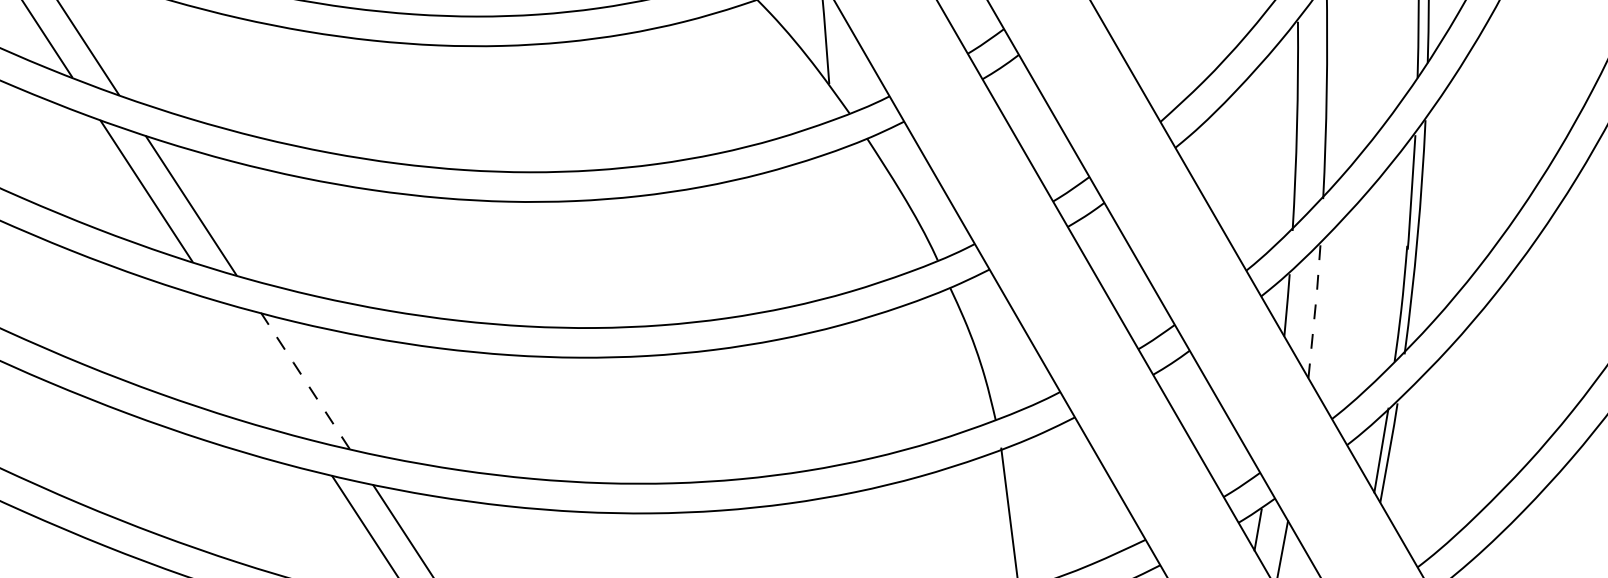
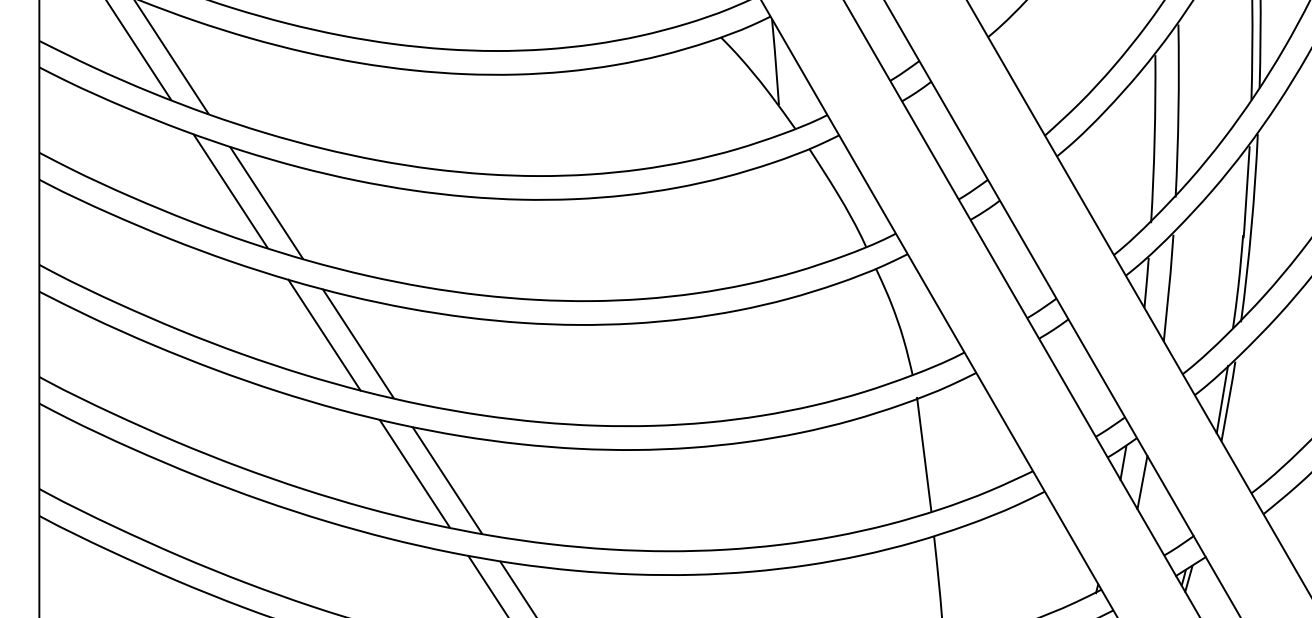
line: (1315, 311) -> (1169, 287), dashed -> solid
line: (263, 369) -> (324, 334), added
line: (304, 380) -> (357, 343), dashed -> solid

